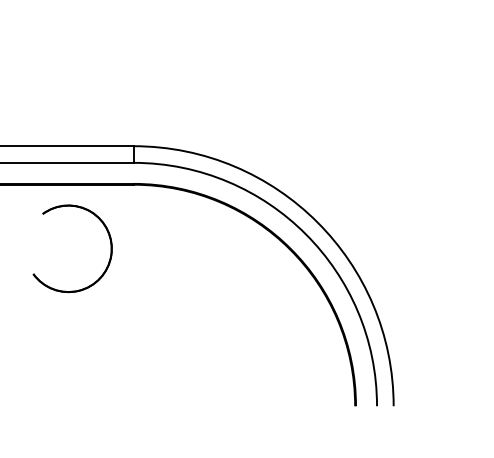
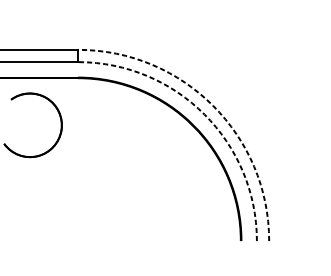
arc: (317, 222) -> (213, 105), solid -> dashed
arc: (305, 234) -> (204, 114), solid -> dashed

